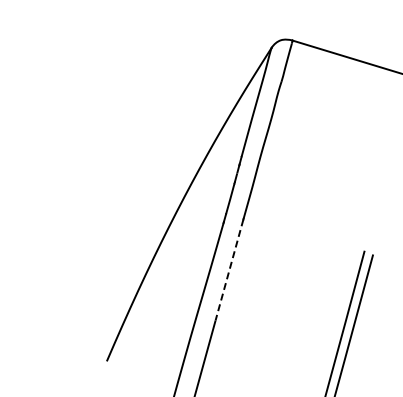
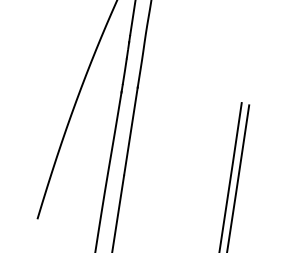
line: (229, 270) -> (131, 131), dashed -> solid

